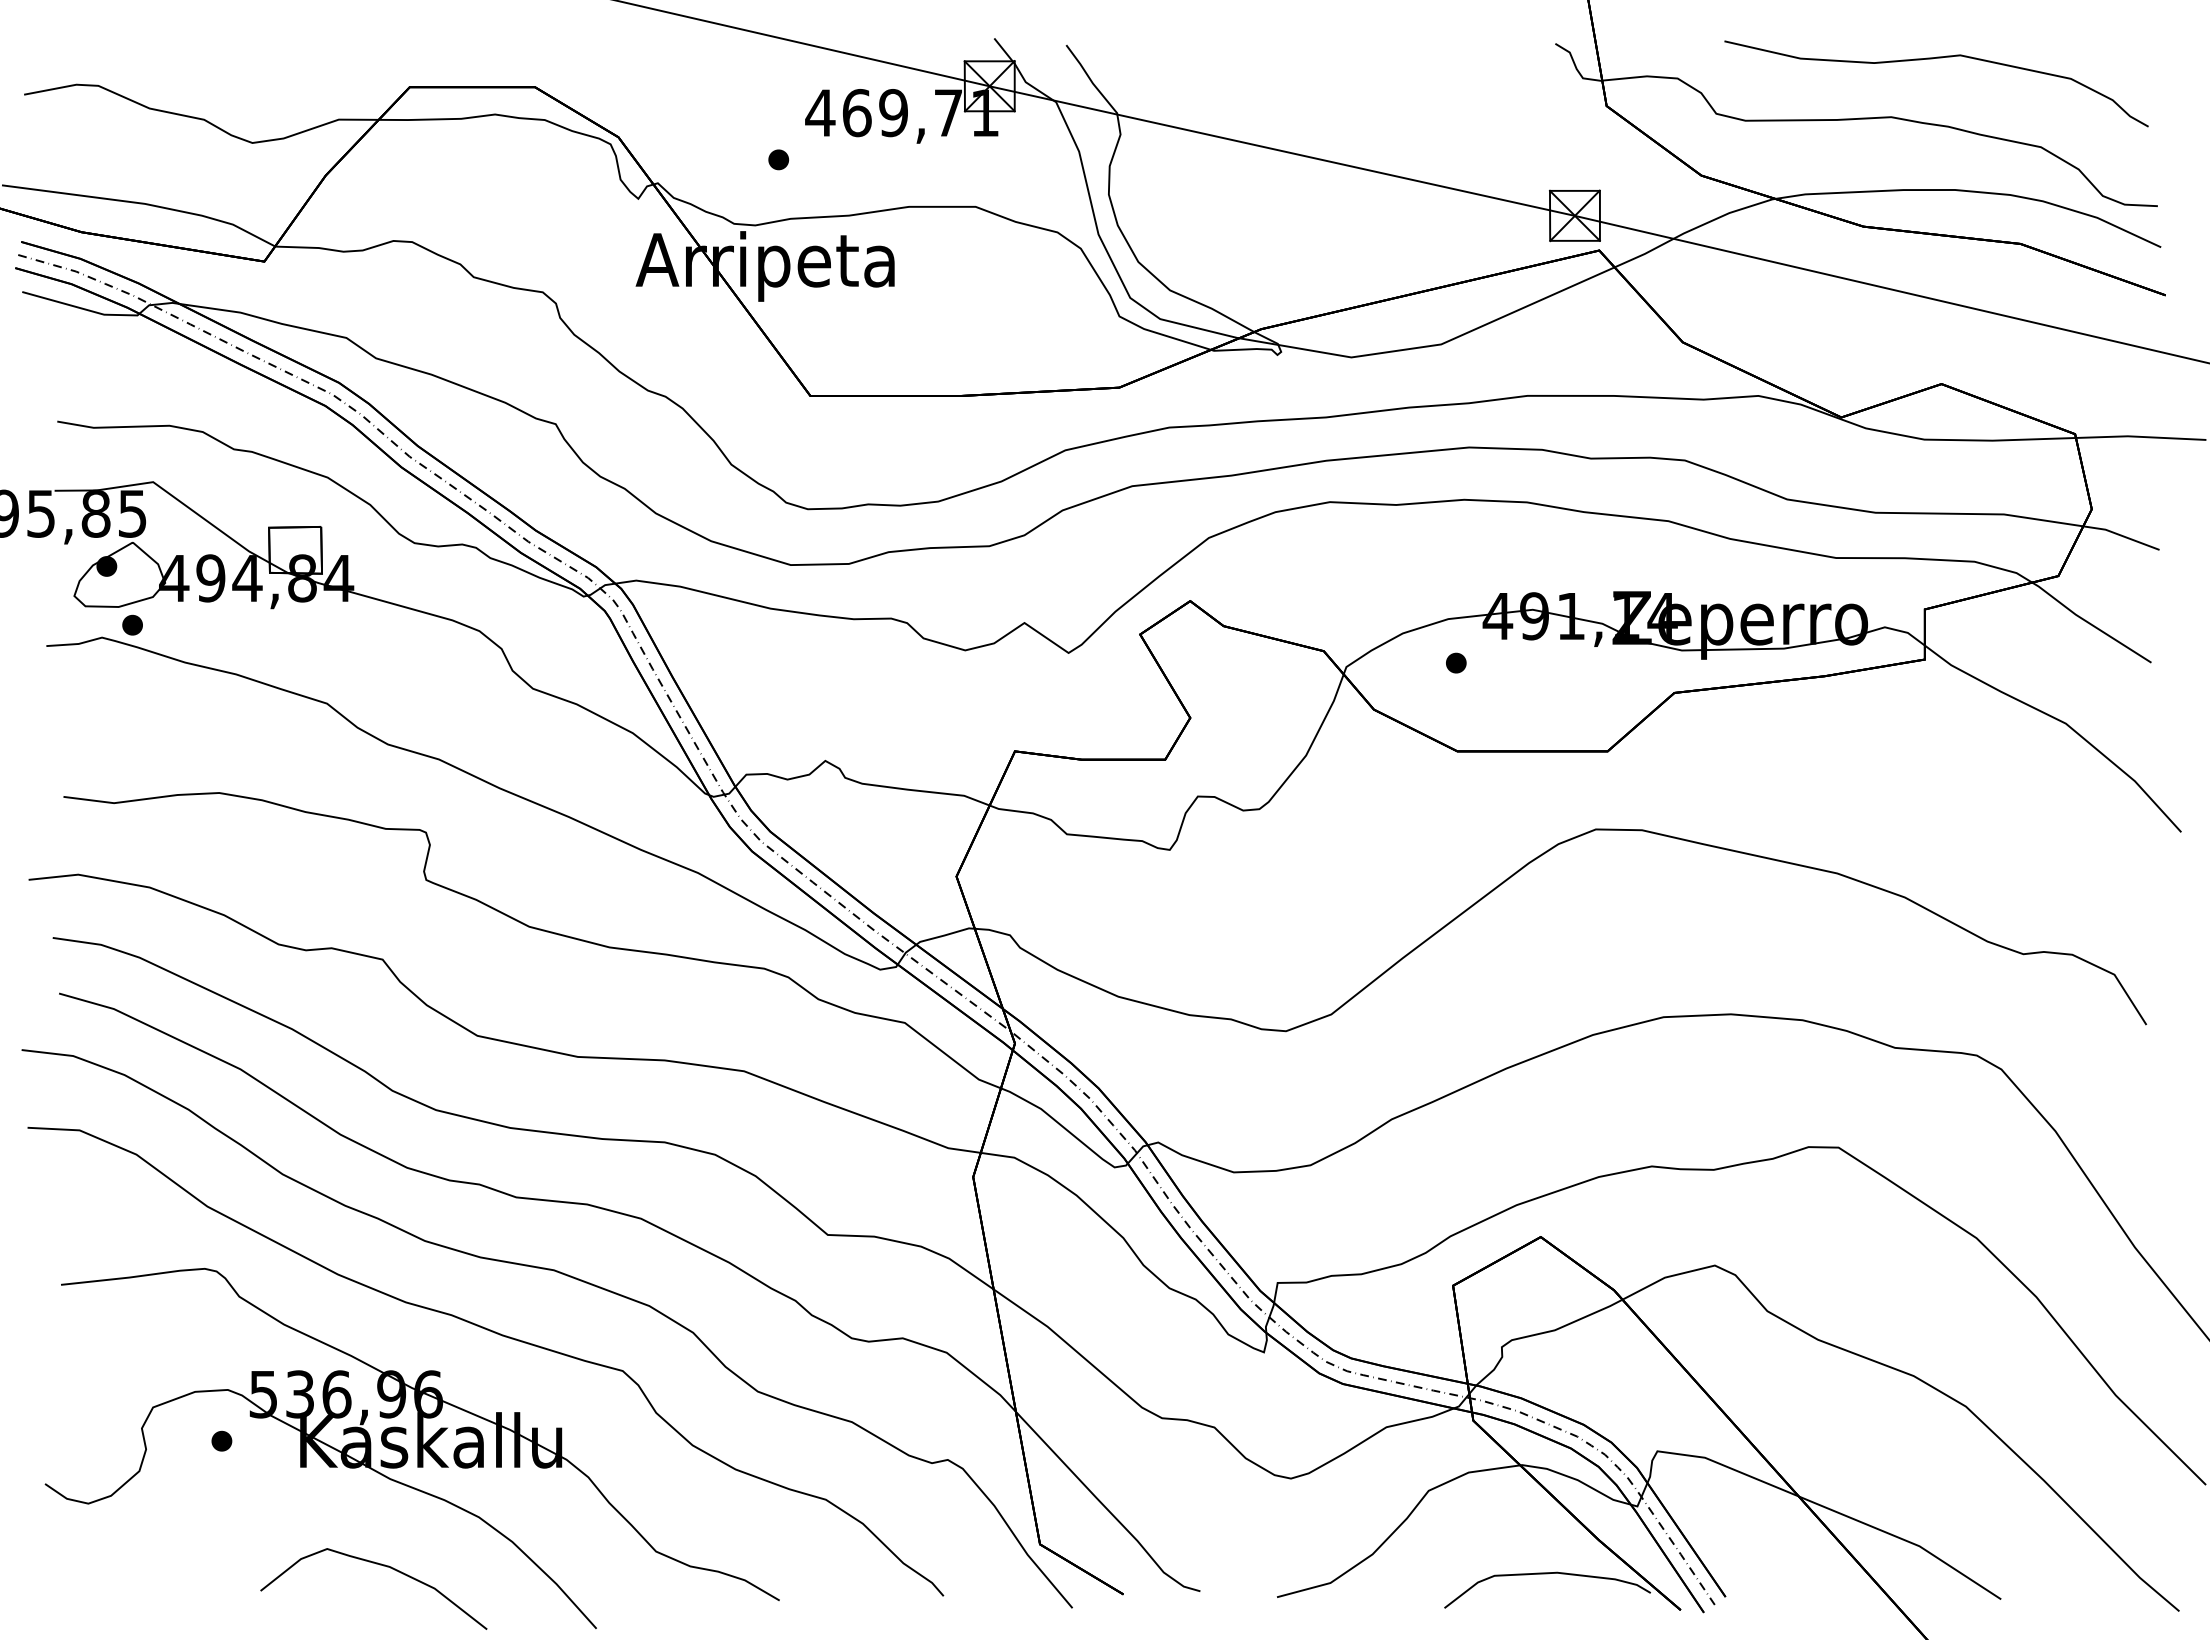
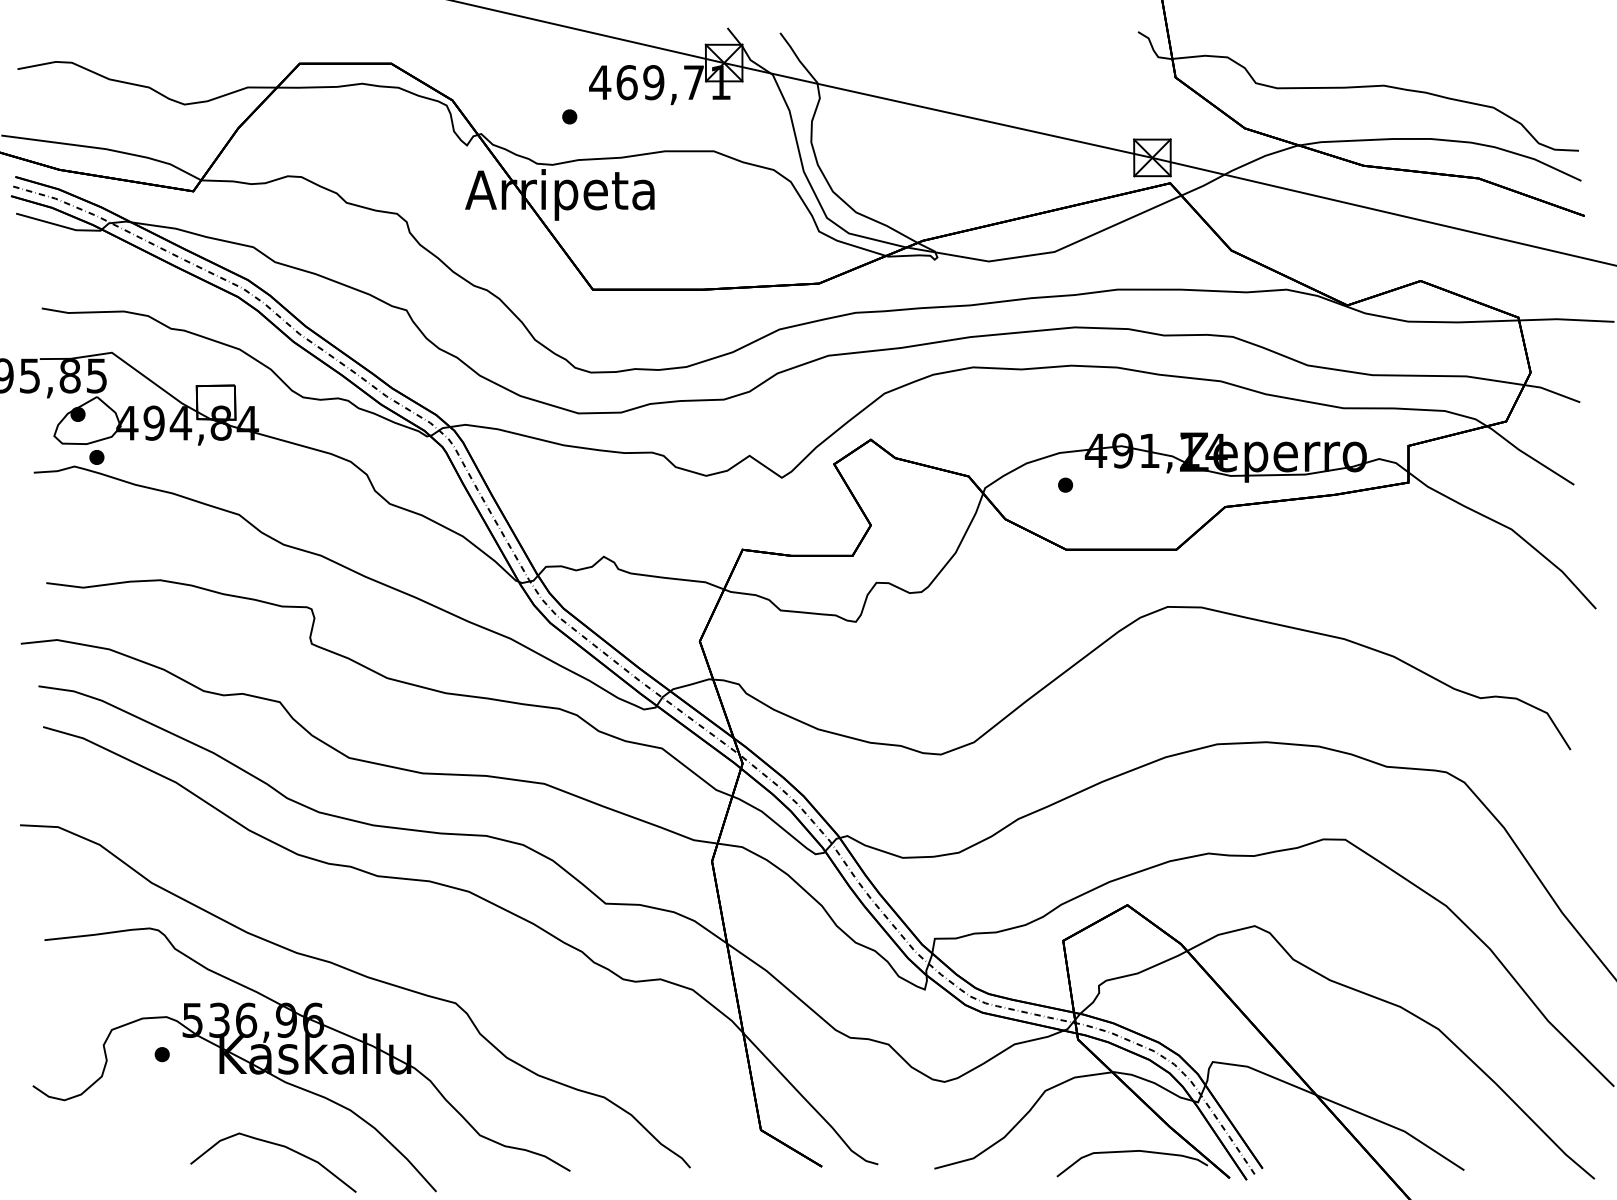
curve: (1932, 59) -> (1414, 43), removed
curve: (569, 1277) -> (416, 934), removed

